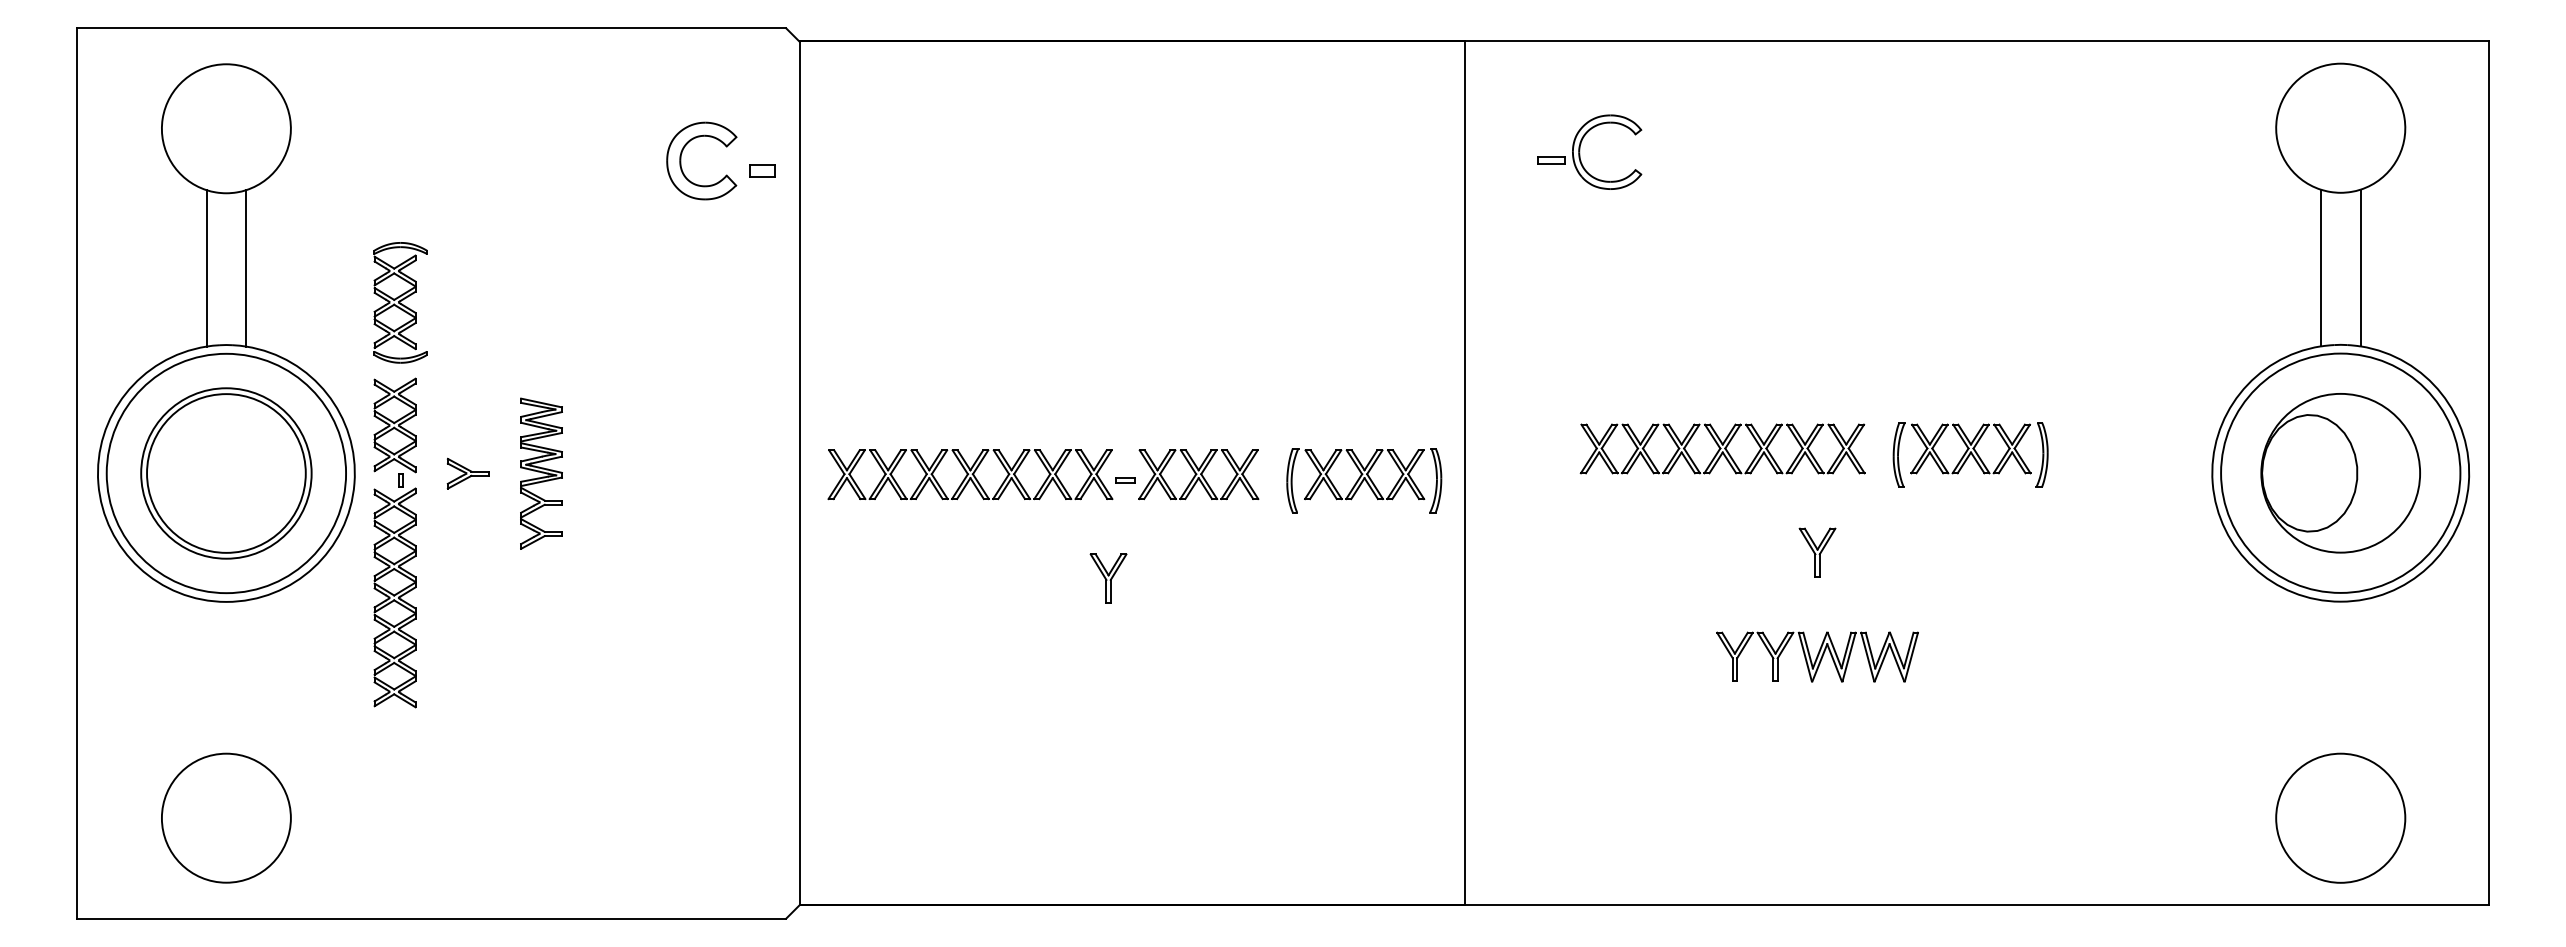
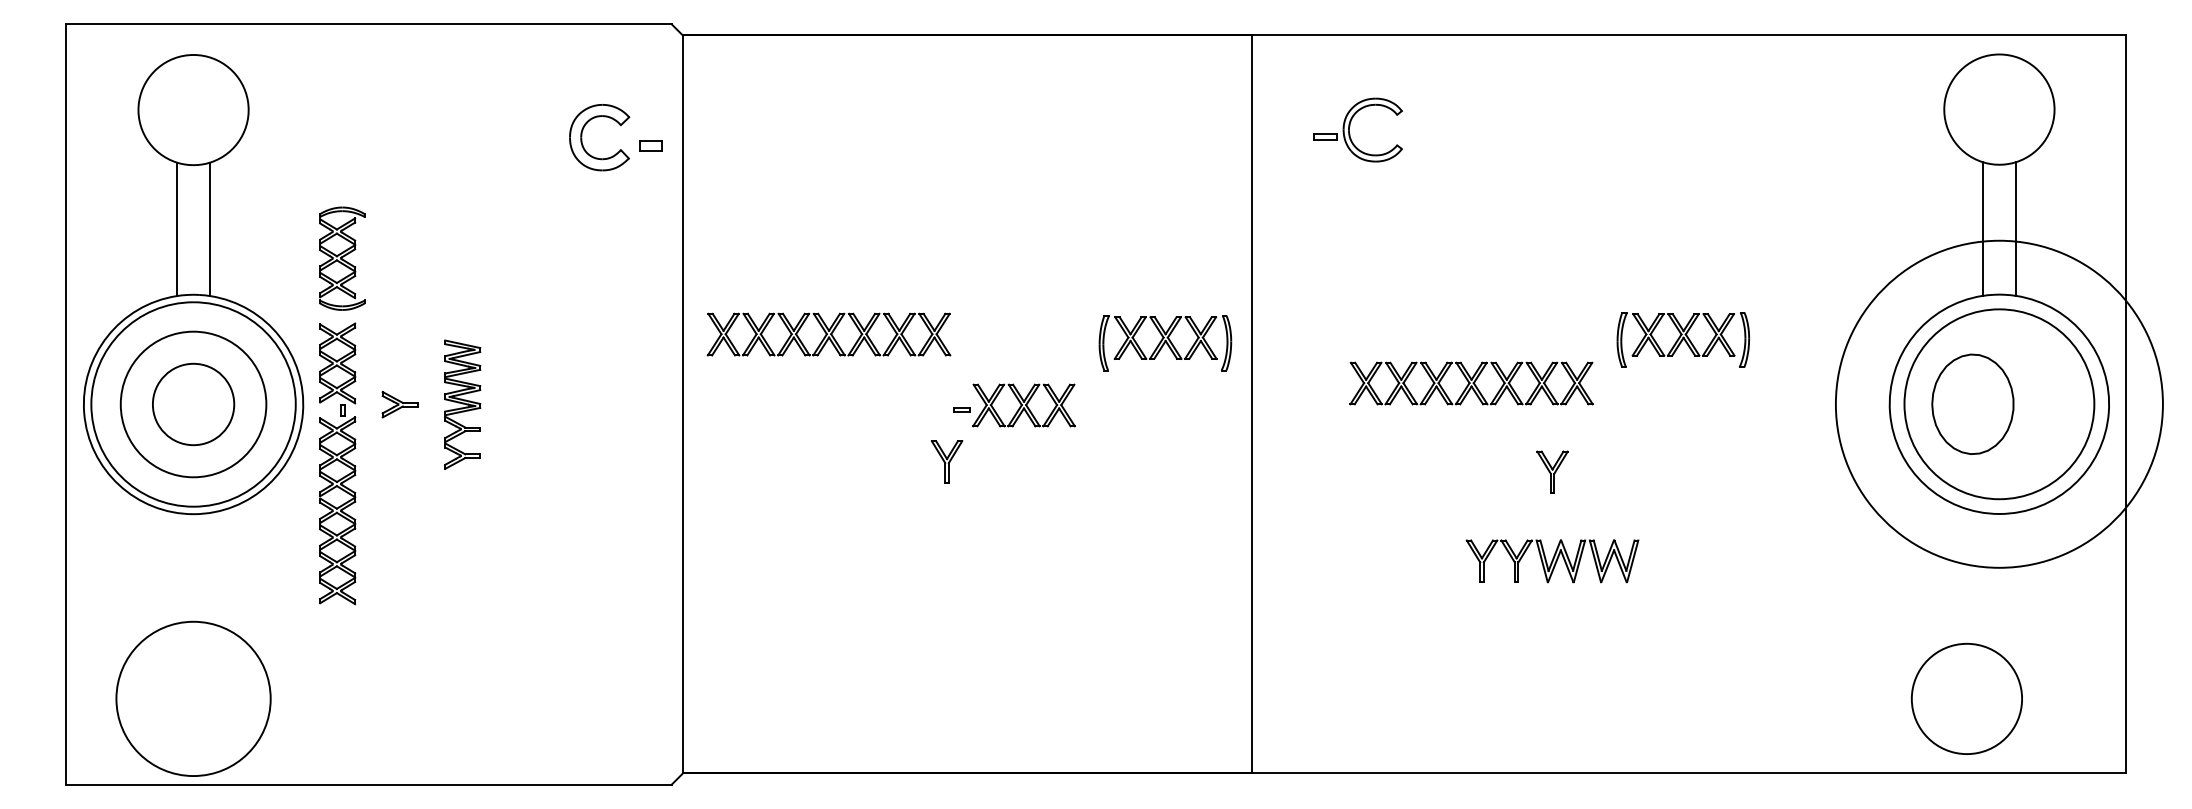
part: (1970, 454) -> (1683, 339), moved
circle: (2340, 472) -> (1999, 403), size x1.4
circle: (2340, 472) -> (1999, 403), size x1.6
circle: (226, 473) -> (193, 404), size x0.6
part: (970, 474) -> (829, 334), moved
part: (1364, 480) -> (1165, 343), moved
part: (1108, 578) -> (946, 461), moved
circle: (225, 817) -> (192, 698), size x1.4
circle: (2340, 817) -> (1966, 698), moved

